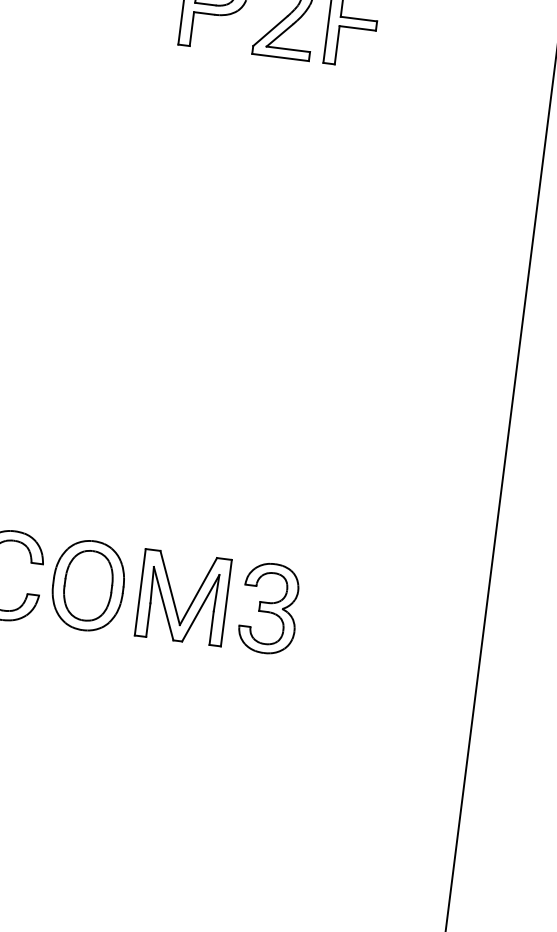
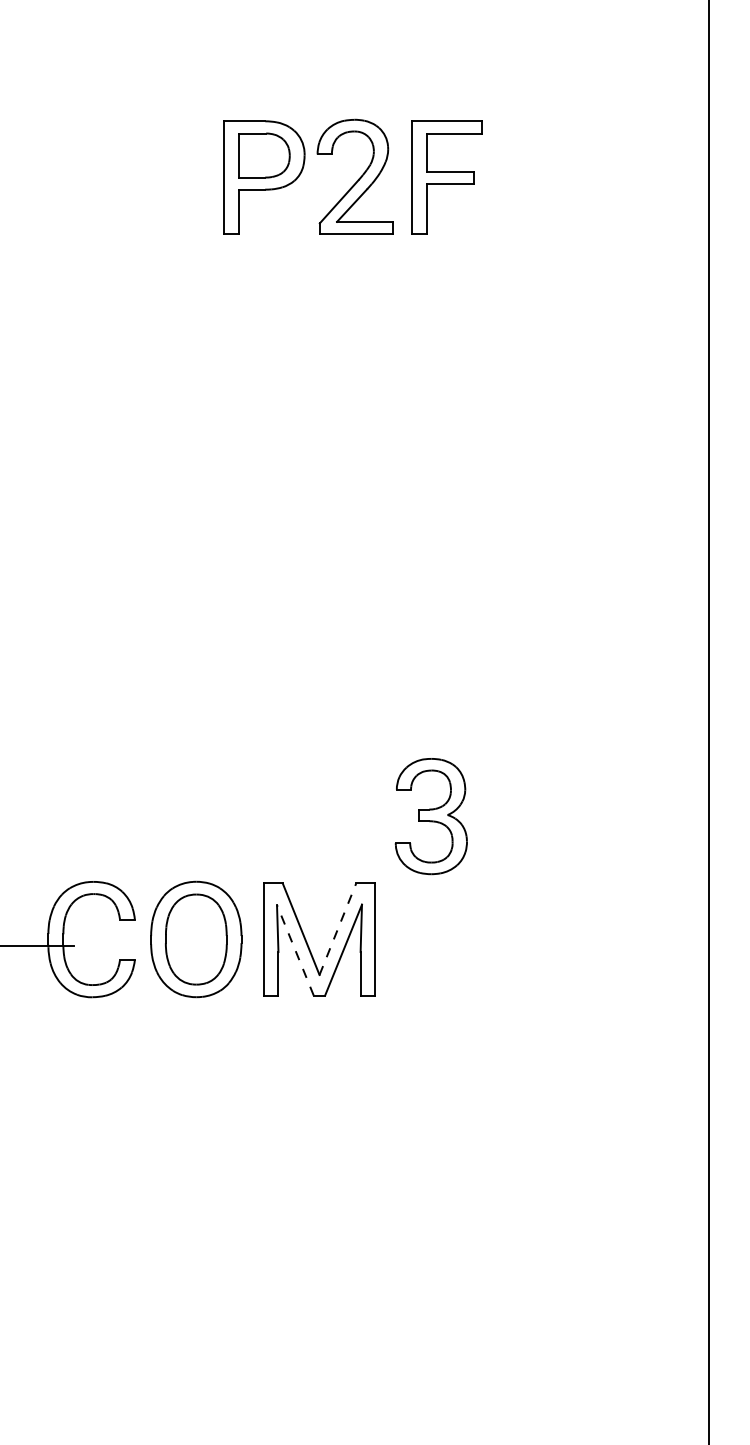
line: (199, 591) -> (338, 928), solid -> dashed
line: (163, 603) -> (295, 950), solid -> dashed
part: (268, 608) -> (430, 816), moved

